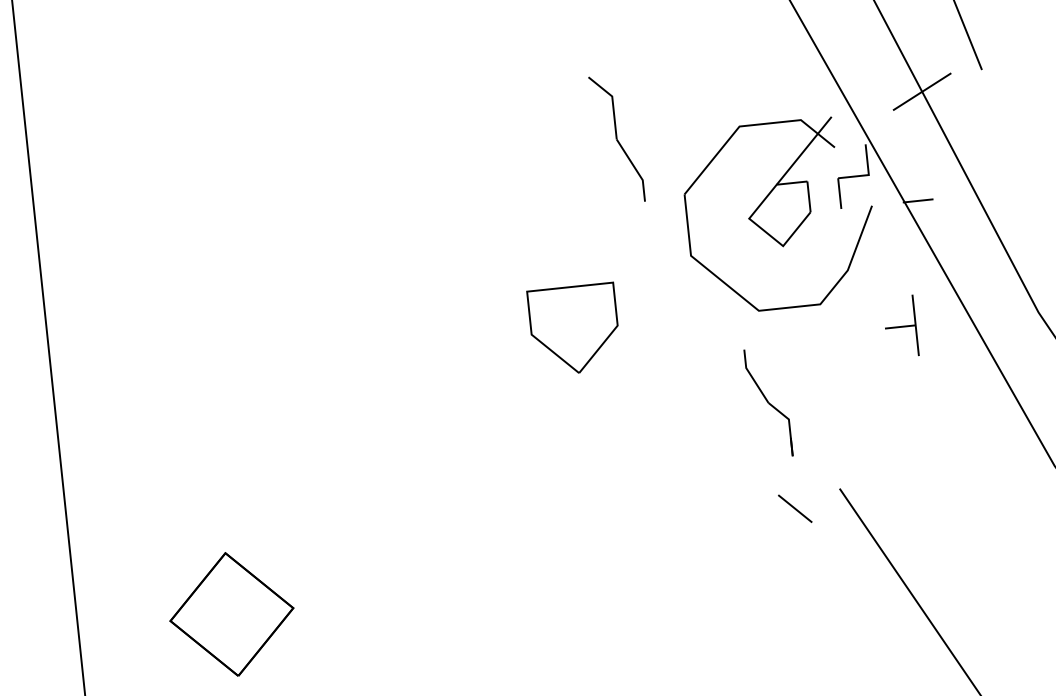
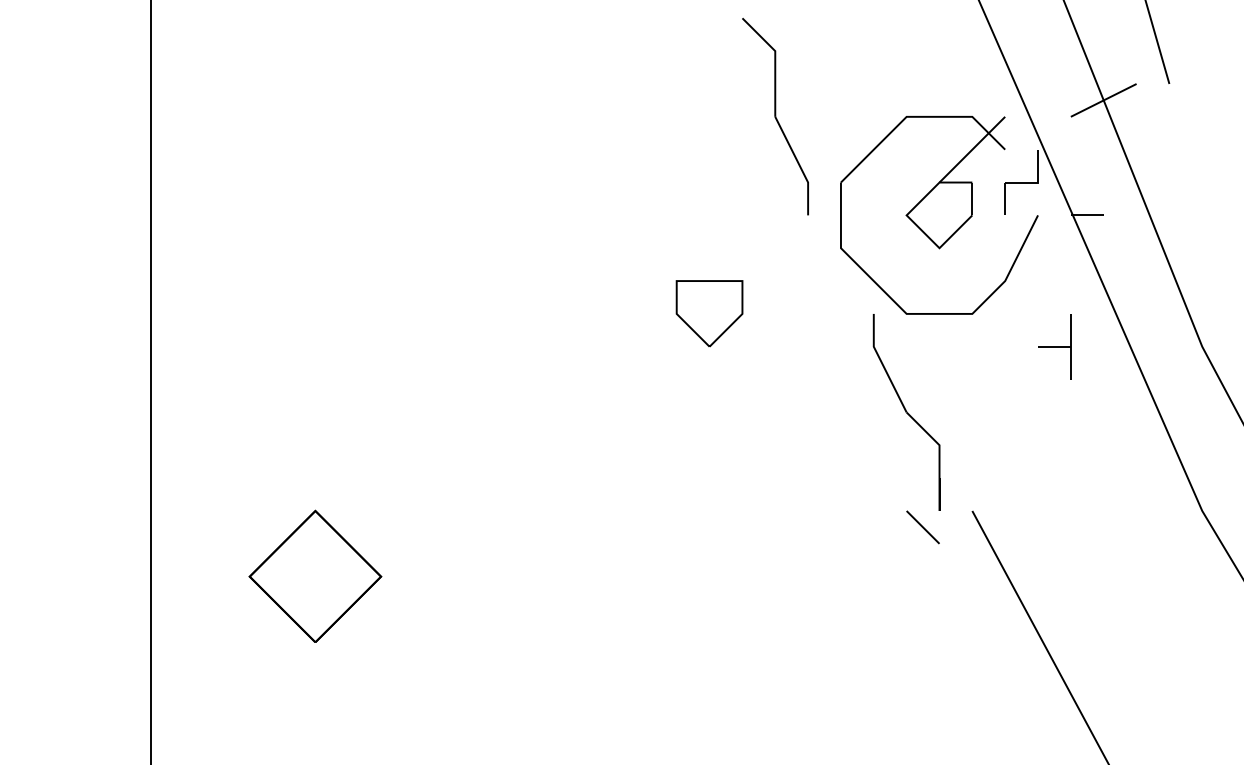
part: (616, 139) -> (775, 116), size x1.43
part: (574, 329) -> (709, 313), size x0.71
part: (768, 403) -> (906, 412), size x1.67

